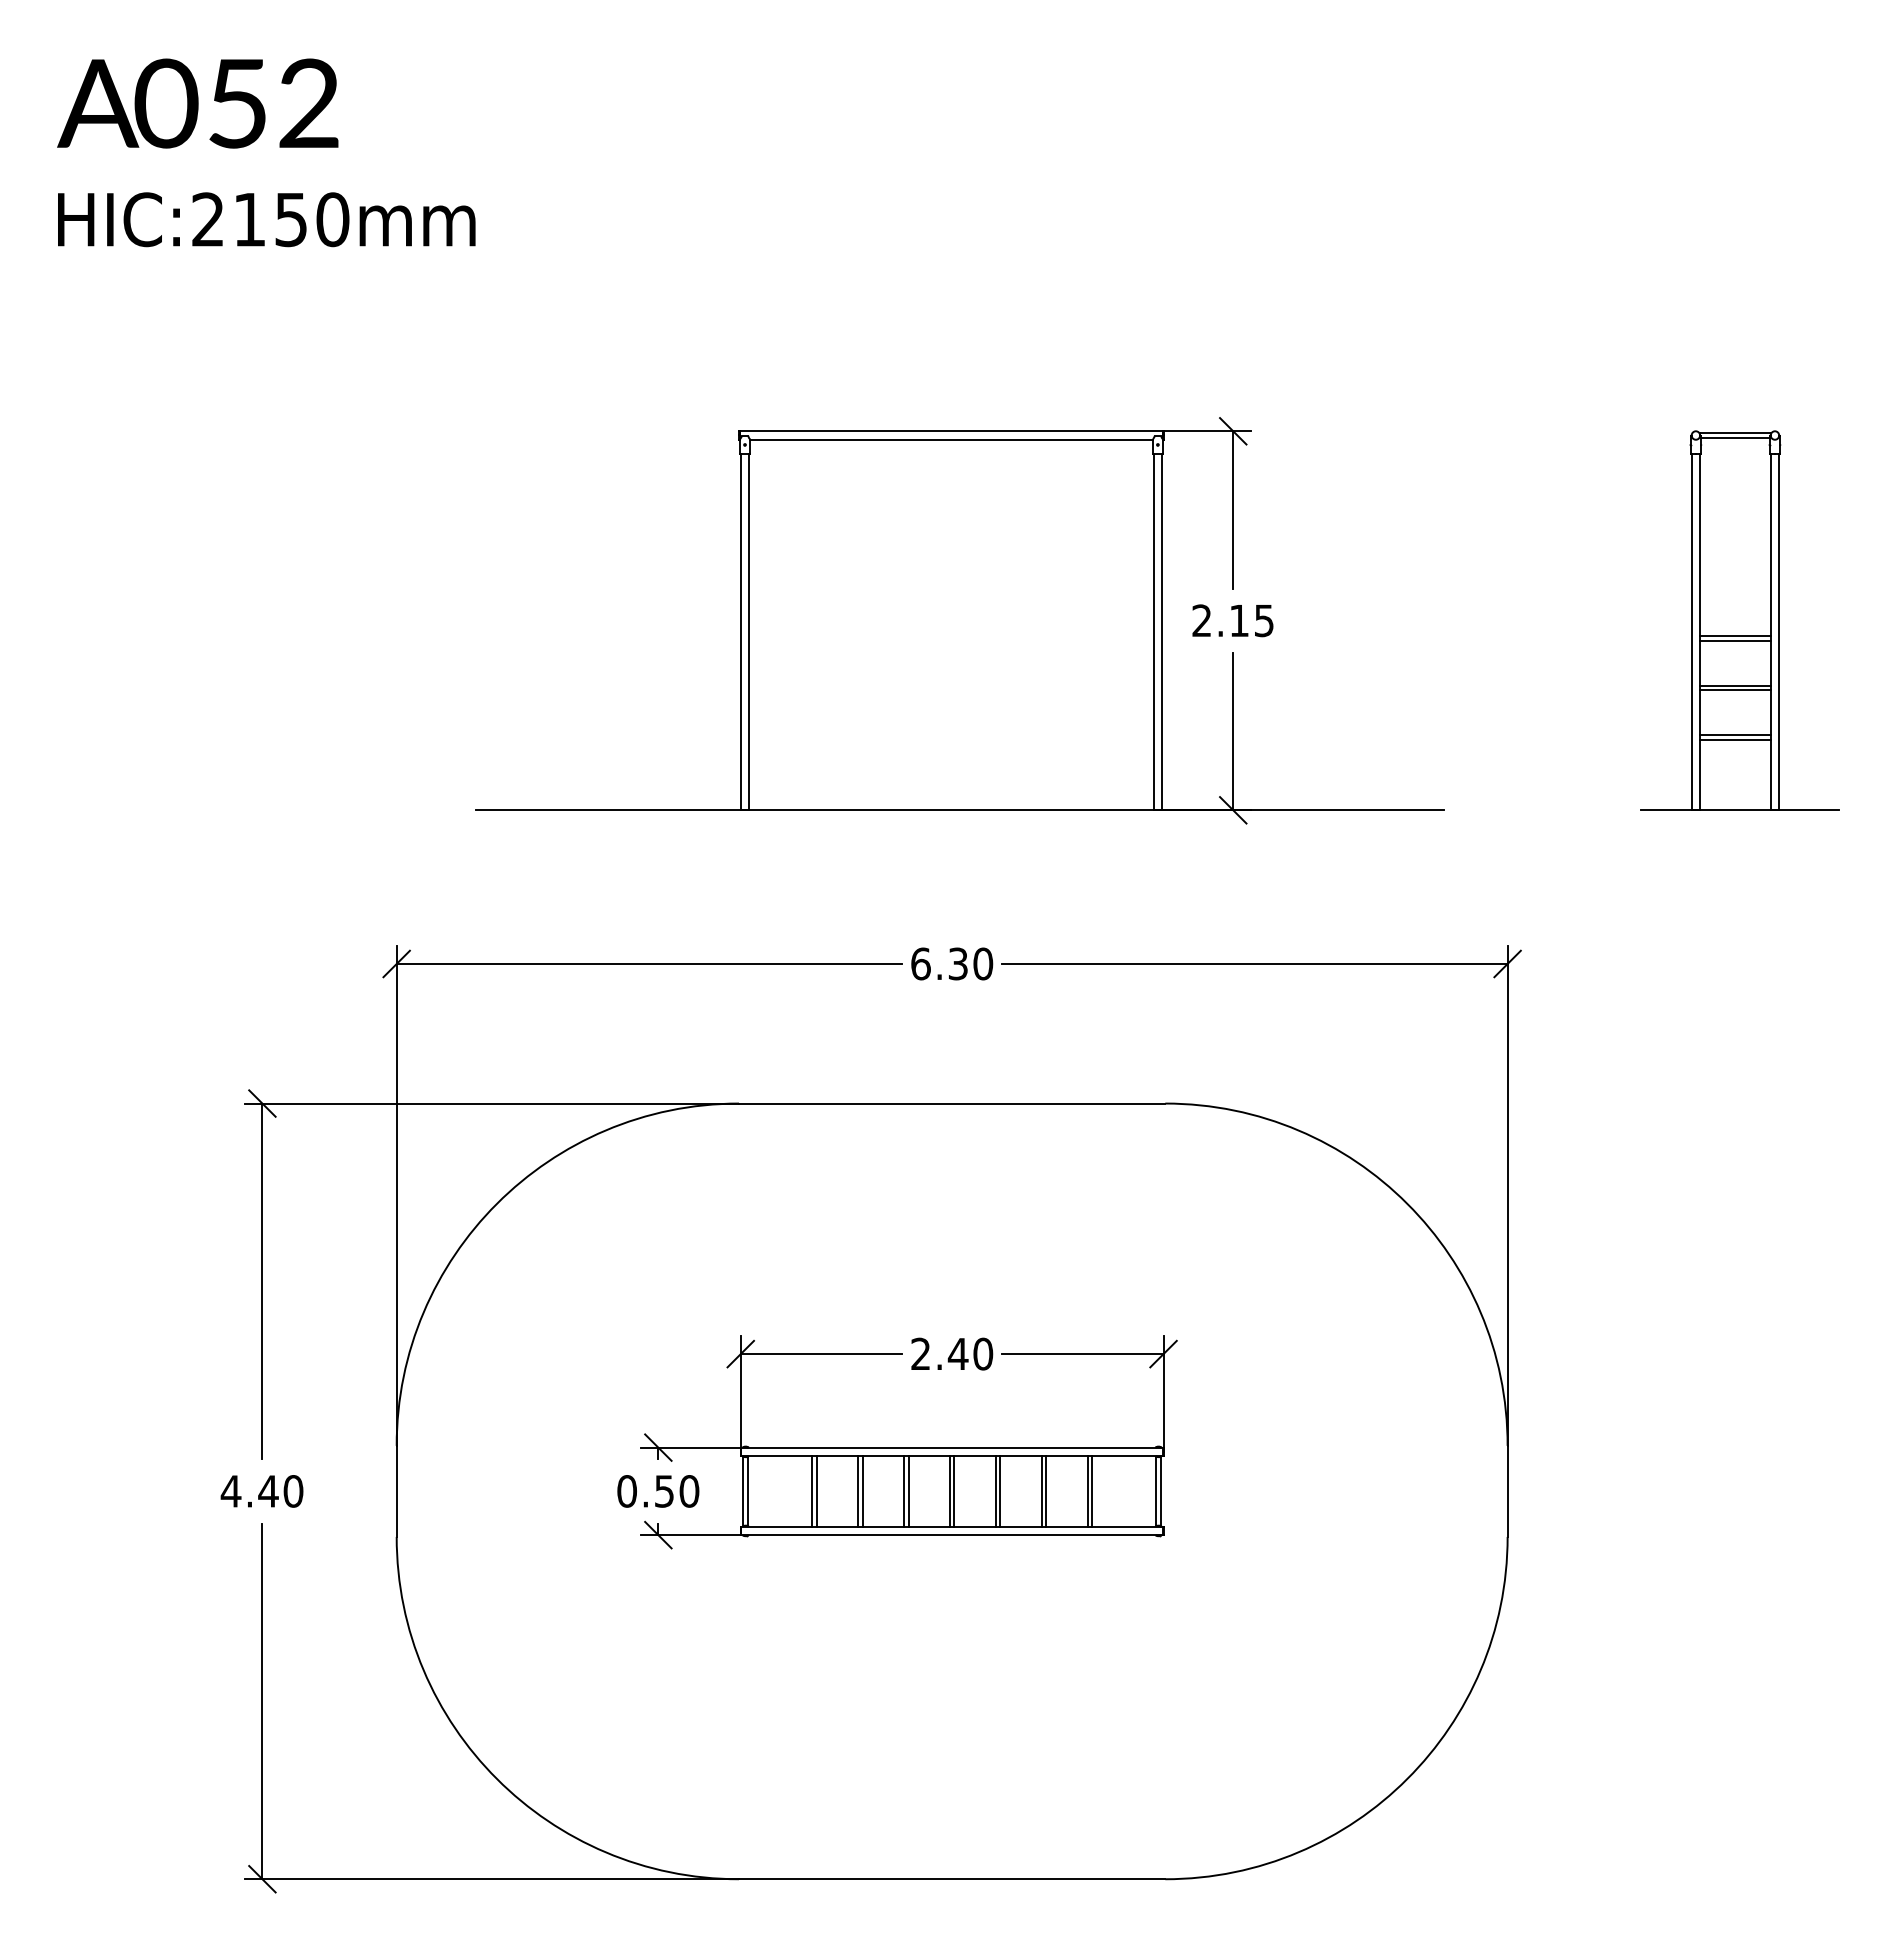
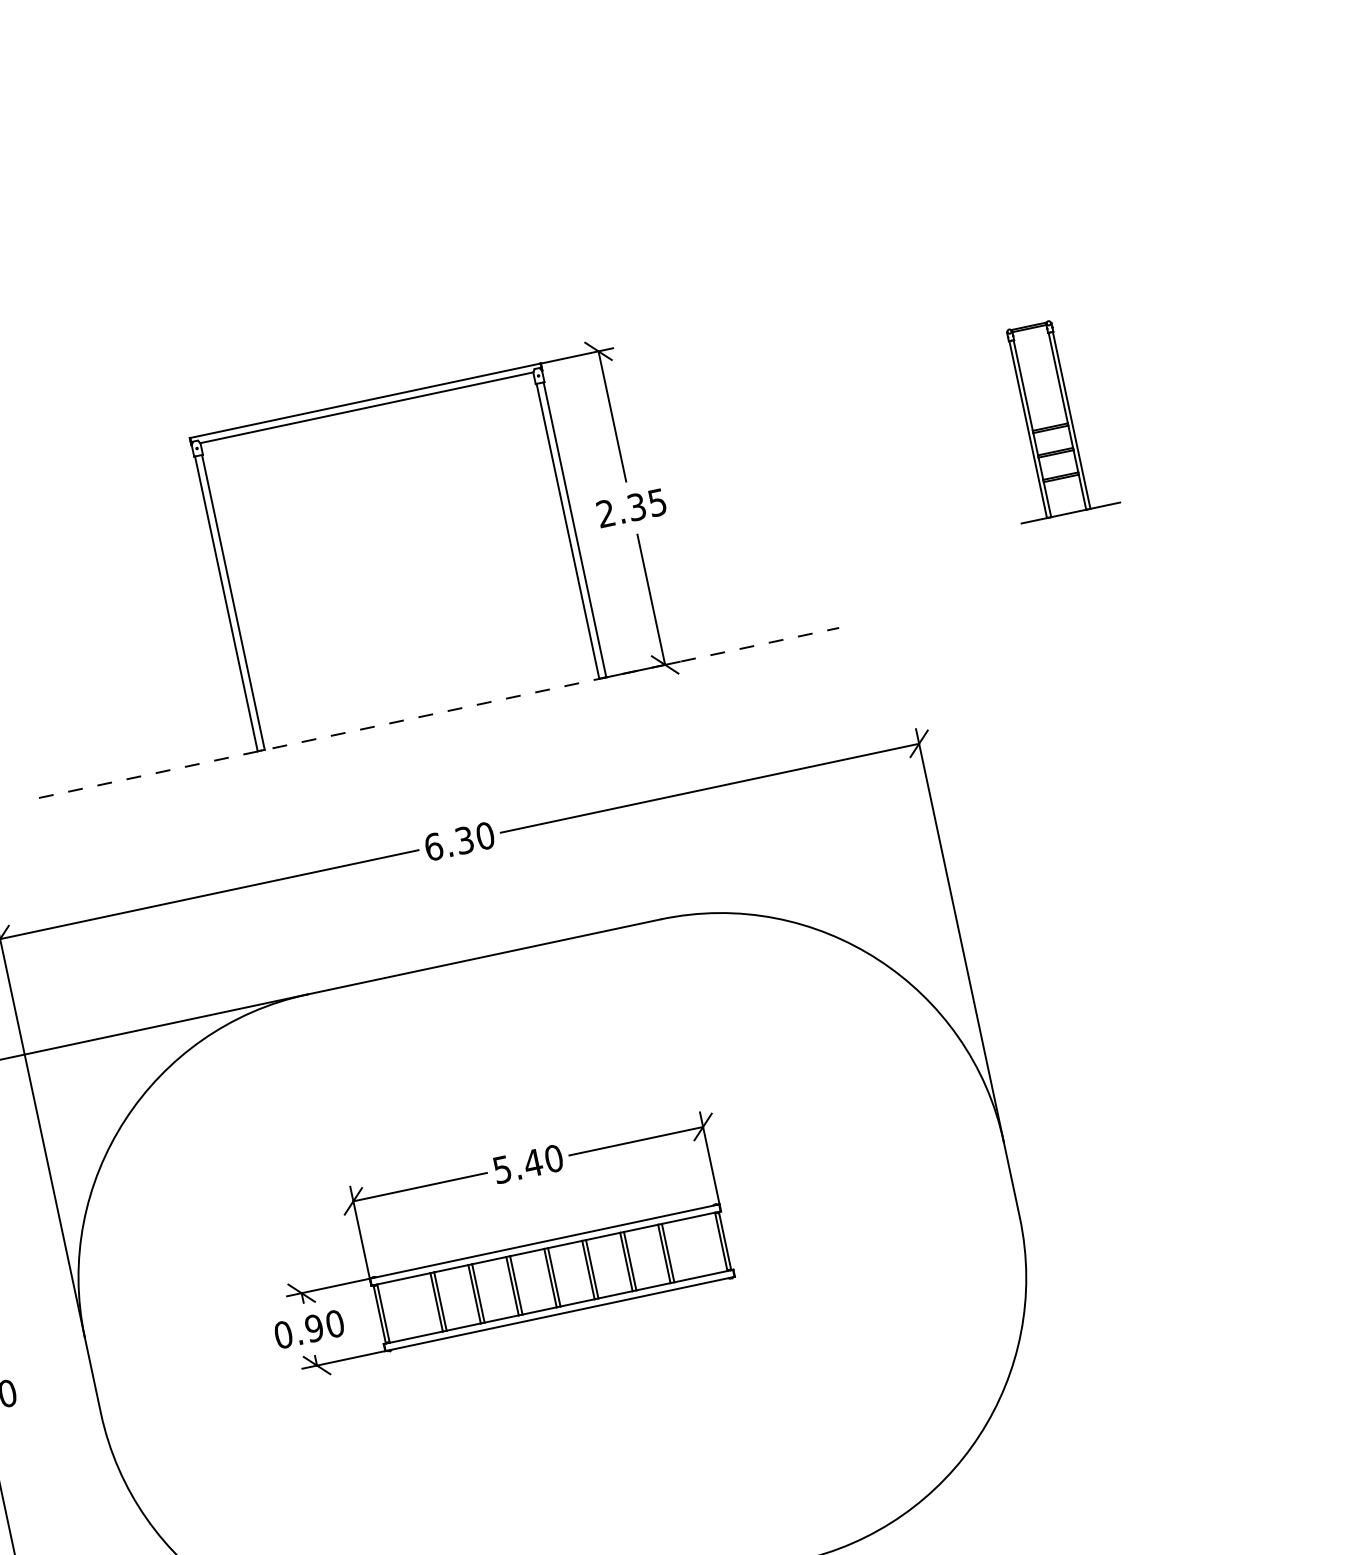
text: (1239, 620) -> (636, 506), 2.15 -> 2.35
part: (1739, 620) -> (1050, 418), size x0.6
line: (959, 810) -> (438, 713), solid -> dashed
text: (920, 1353) -> (501, 1169), 2.40 -> 5.40
text: (664, 1491) -> (314, 1328), 0.50 -> 0.90

